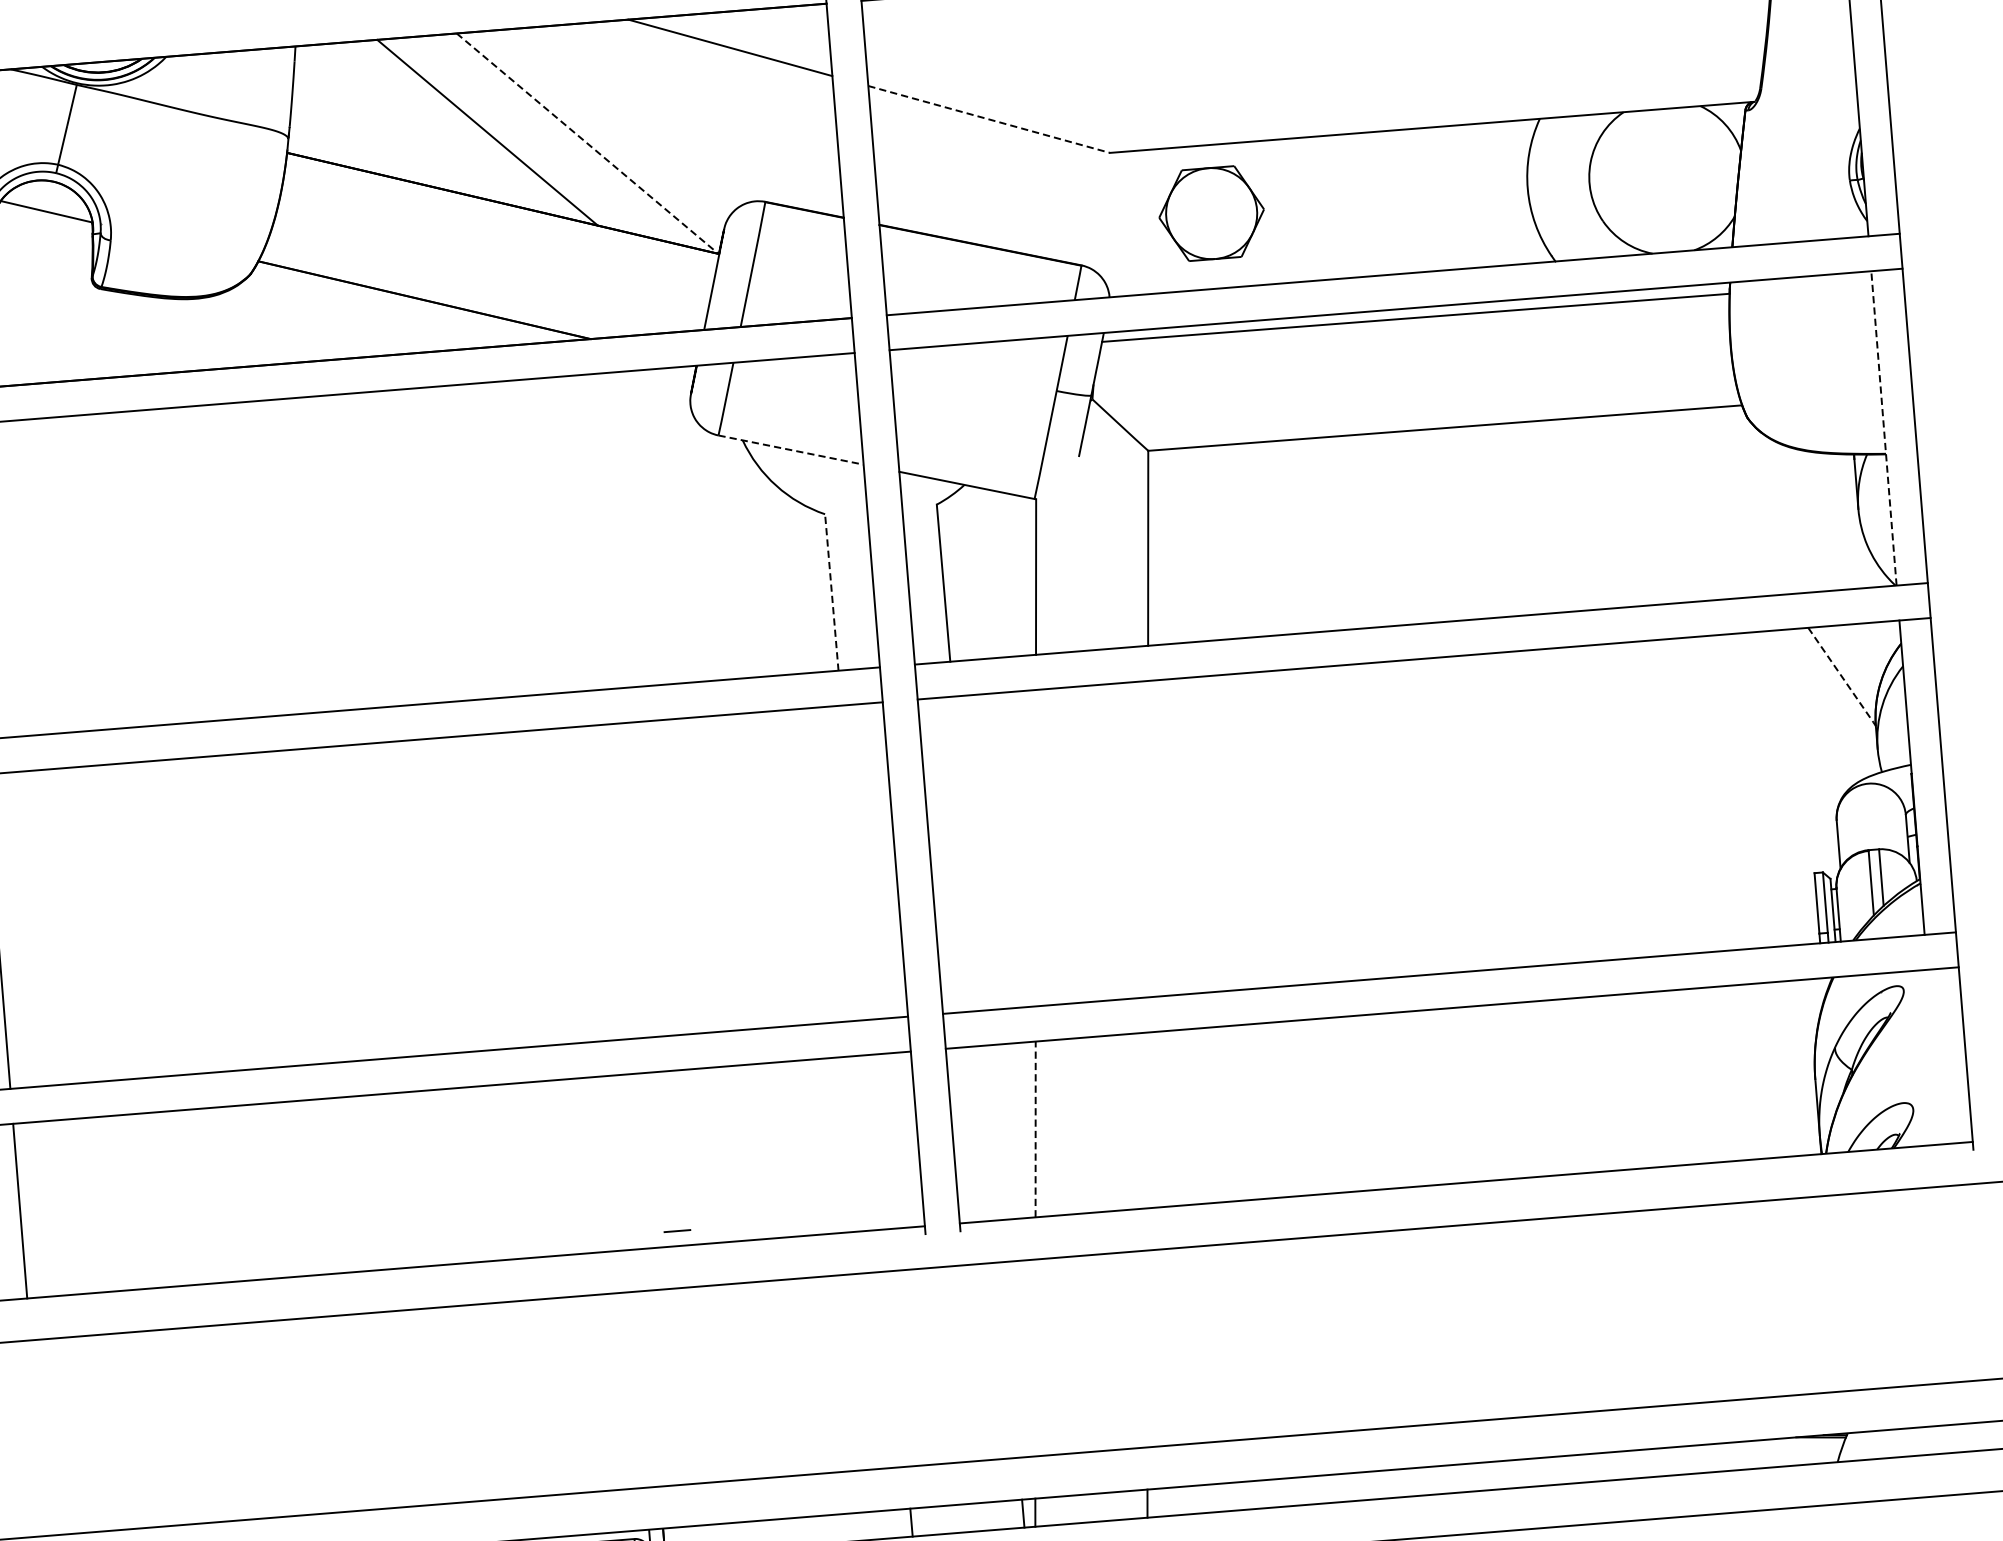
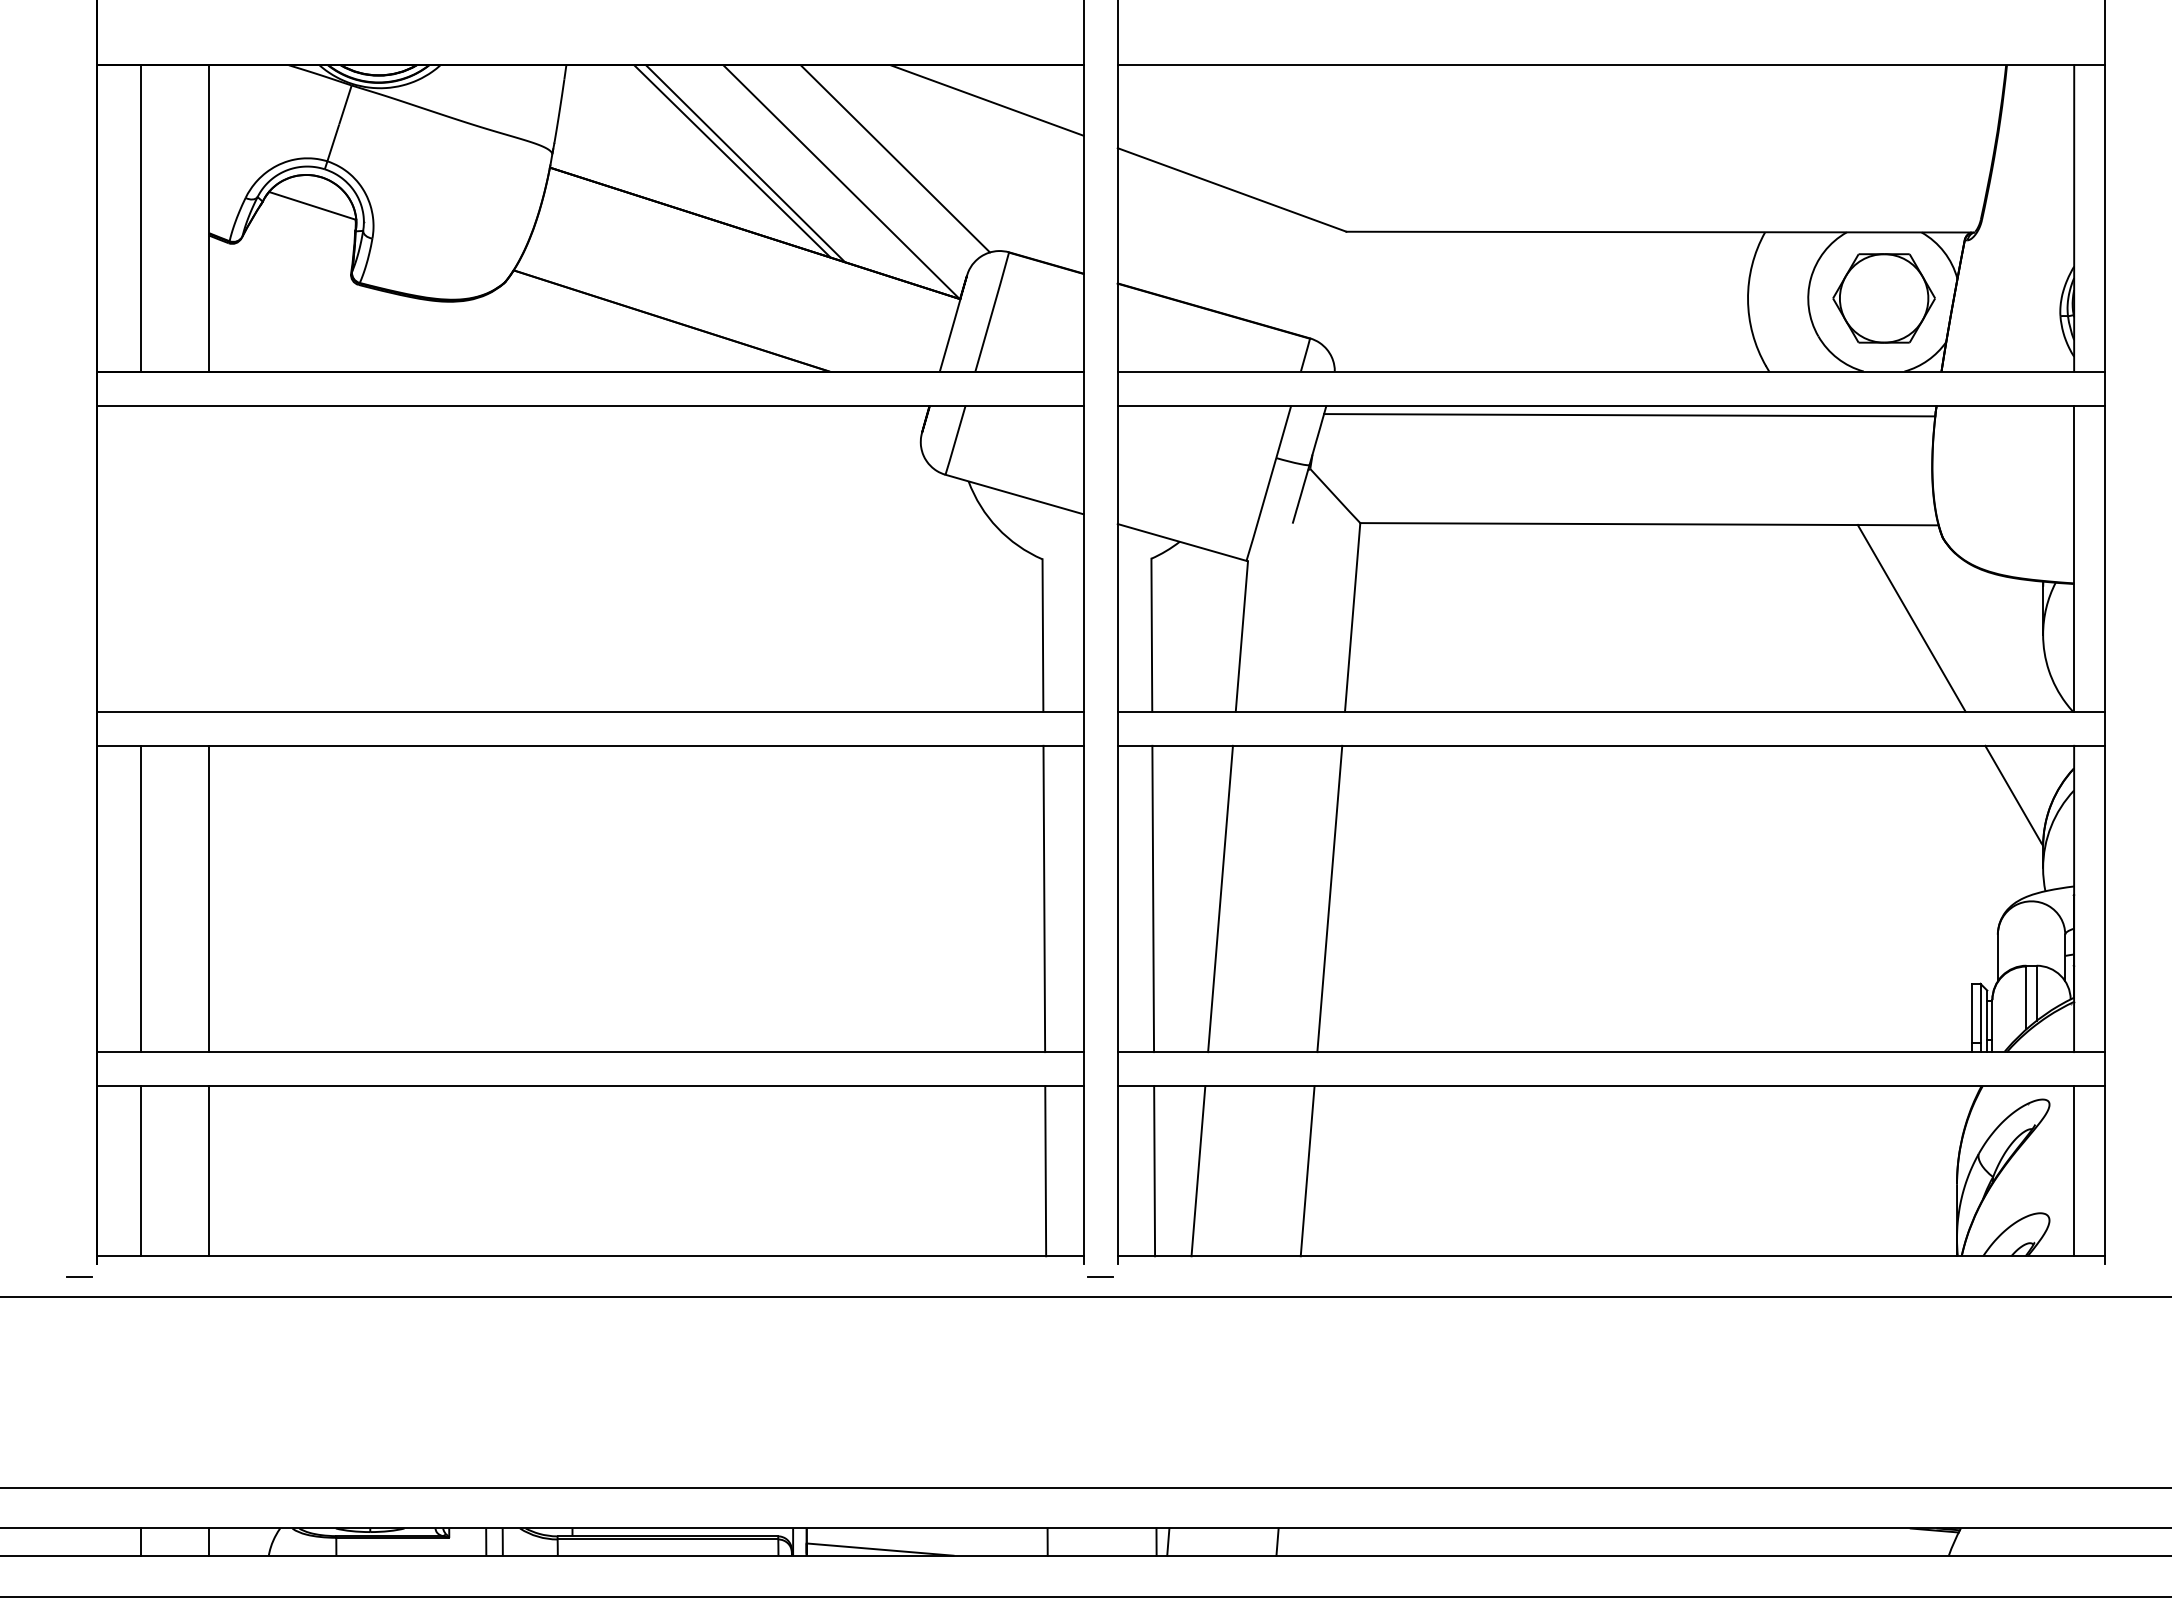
line: (641, 114) -> (895, 158), added
line: (989, 118) -> (1232, 189), dashed -> solid
line: (473, 131) -> (732, 161), added
line: (587, 144) -> (841, 182), dashed -> solid
part: (1211, 213) -> (1883, 298), moved
line: (1884, 428) -> (2074, 558), dashed -> solid
line: (790, 450) -> (1014, 494), dashed -> solid
line: (1721, 503) -> (1911, 618), added
line: (831, 592) -> (1042, 635), dashed -> solid
line: (1841, 675) -> (2013, 794), dashed -> solid
line: (1147, 838) -> (1329, 898), added
line: (1035, 847) -> (1220, 898), added
line: (966, 853) -> (1153, 898), added
line: (855, 862) -> (1044, 898), added
line: (1934, 1057) -> (2074, 1171), added
line: (1147, 1120) -> (1307, 1171), added
line: (1035, 1128) -> (1198, 1170), dashed -> solid
line: (990, 1133) -> (1154, 1171), added
line: (878, 1142) -> (1045, 1171), added
line: (677, 1230) -> (1100, 1276), moved

